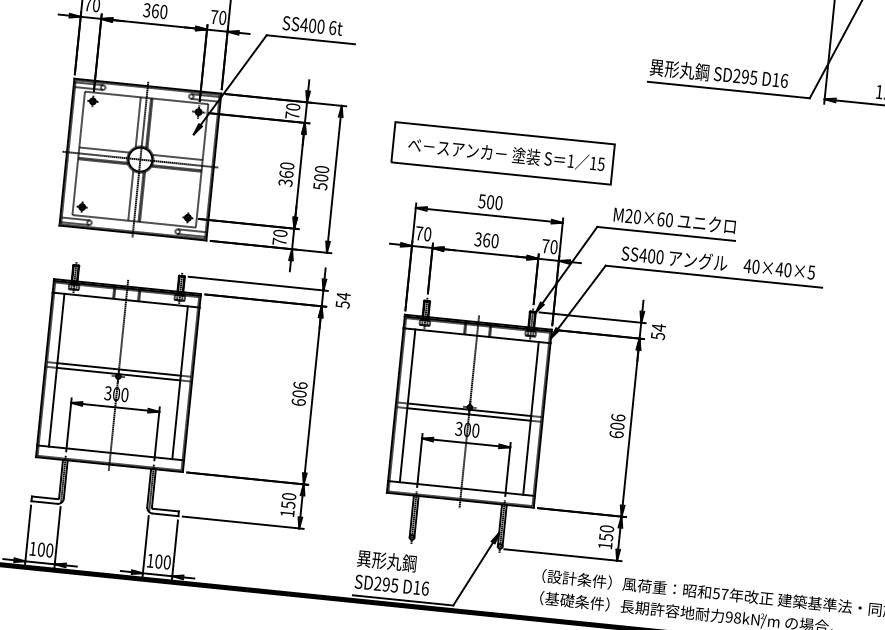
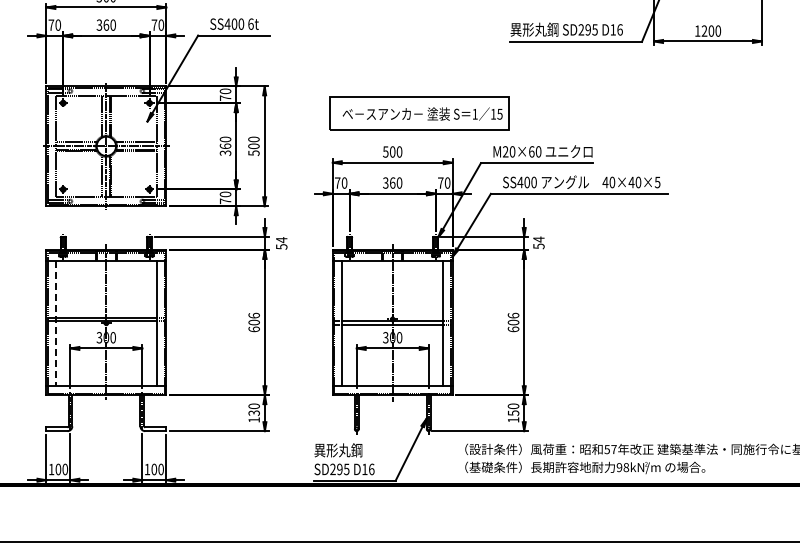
part: (502, 153) -> (419, 113), moved
line: (57, 370) -> (56, 323), solid -> dashed
text: (287, 504) -> (253, 412), 150 -> 130

